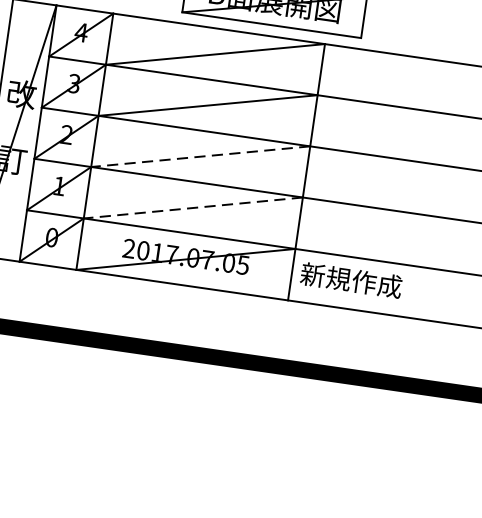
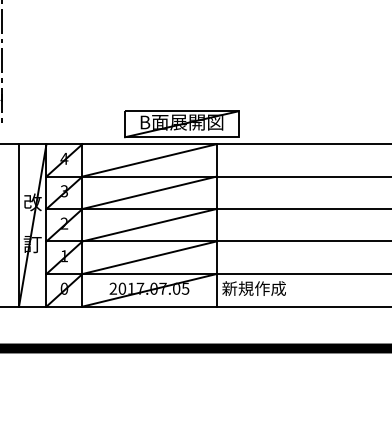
line: (200, 157) -> (149, 225), dashed -> solid
line: (193, 207) -> (149, 257), dashed -> solid

